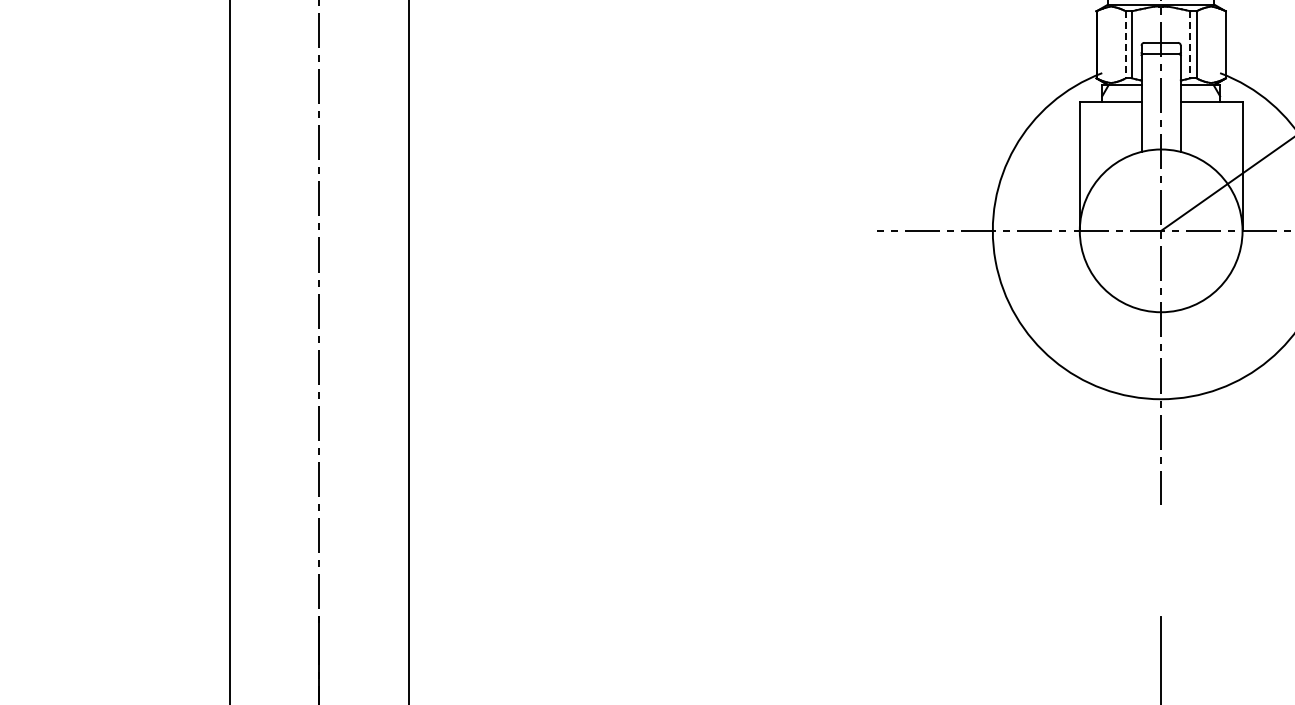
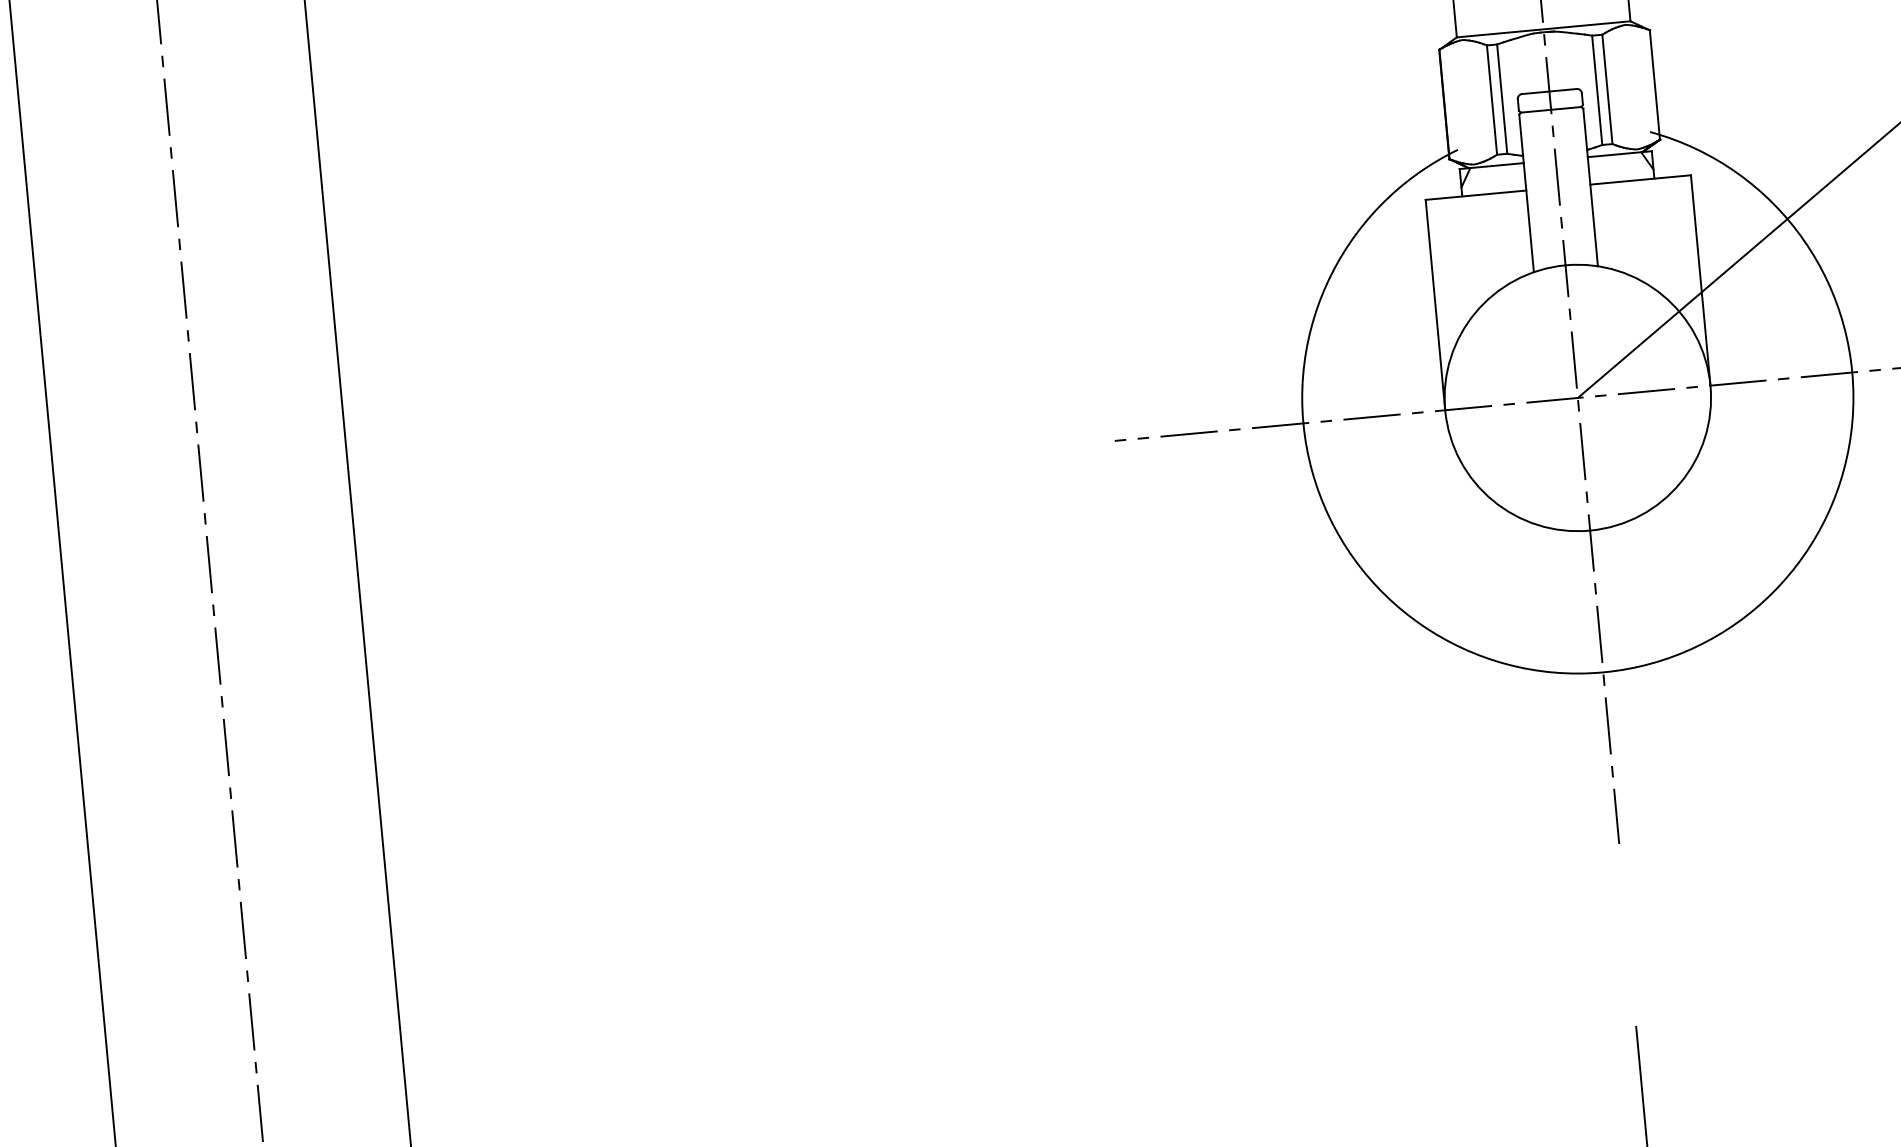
line: (1125, 44) -> (1491, 99), dashed -> solid
line: (1190, 44) -> (1597, 89), dashed -> solid

